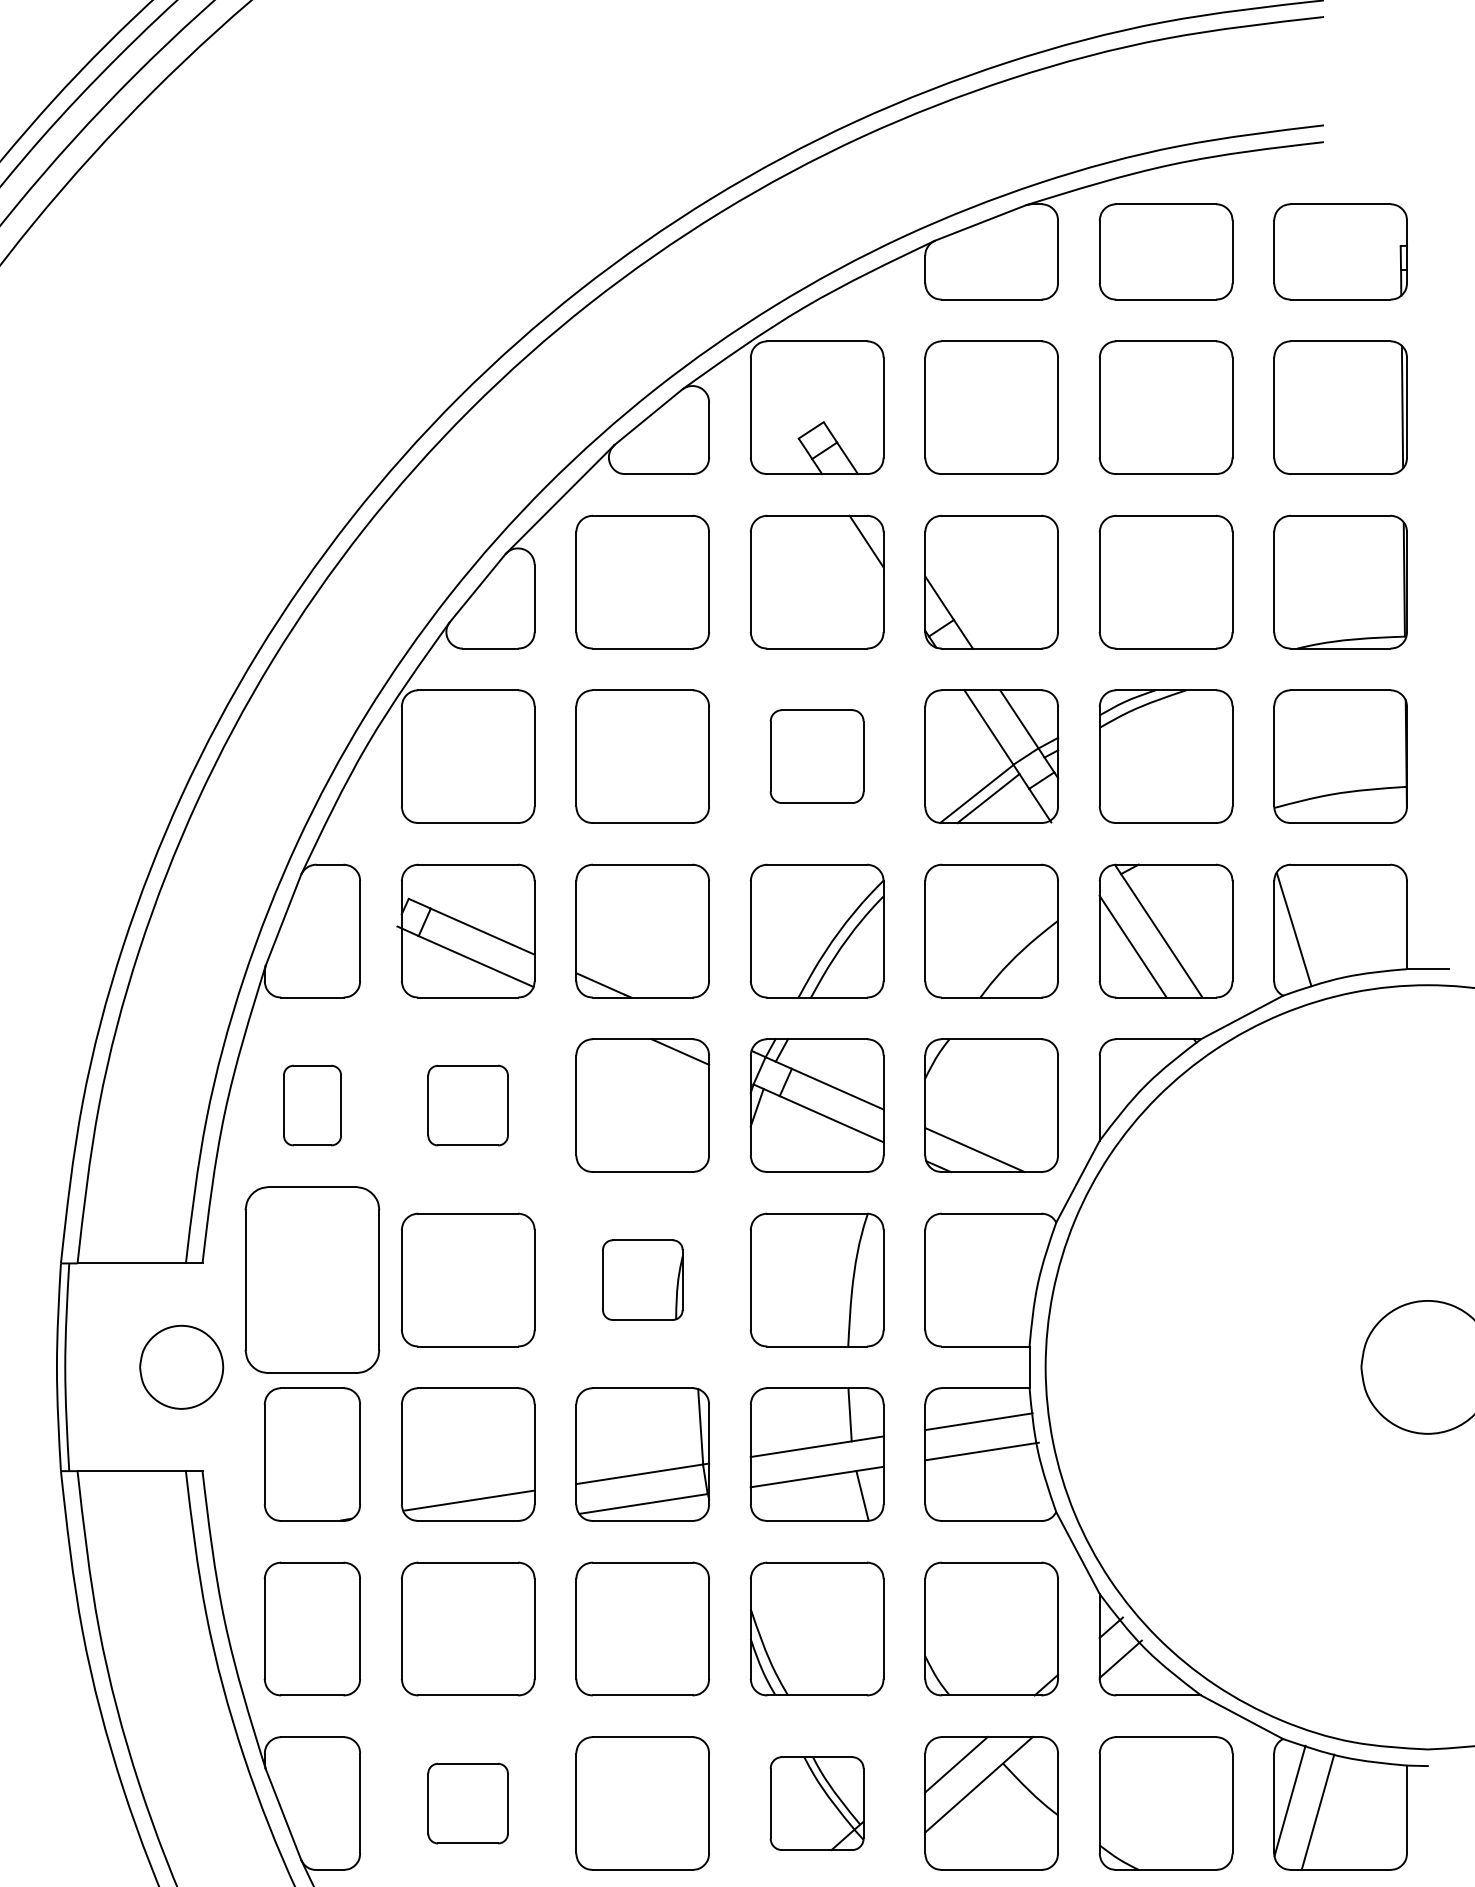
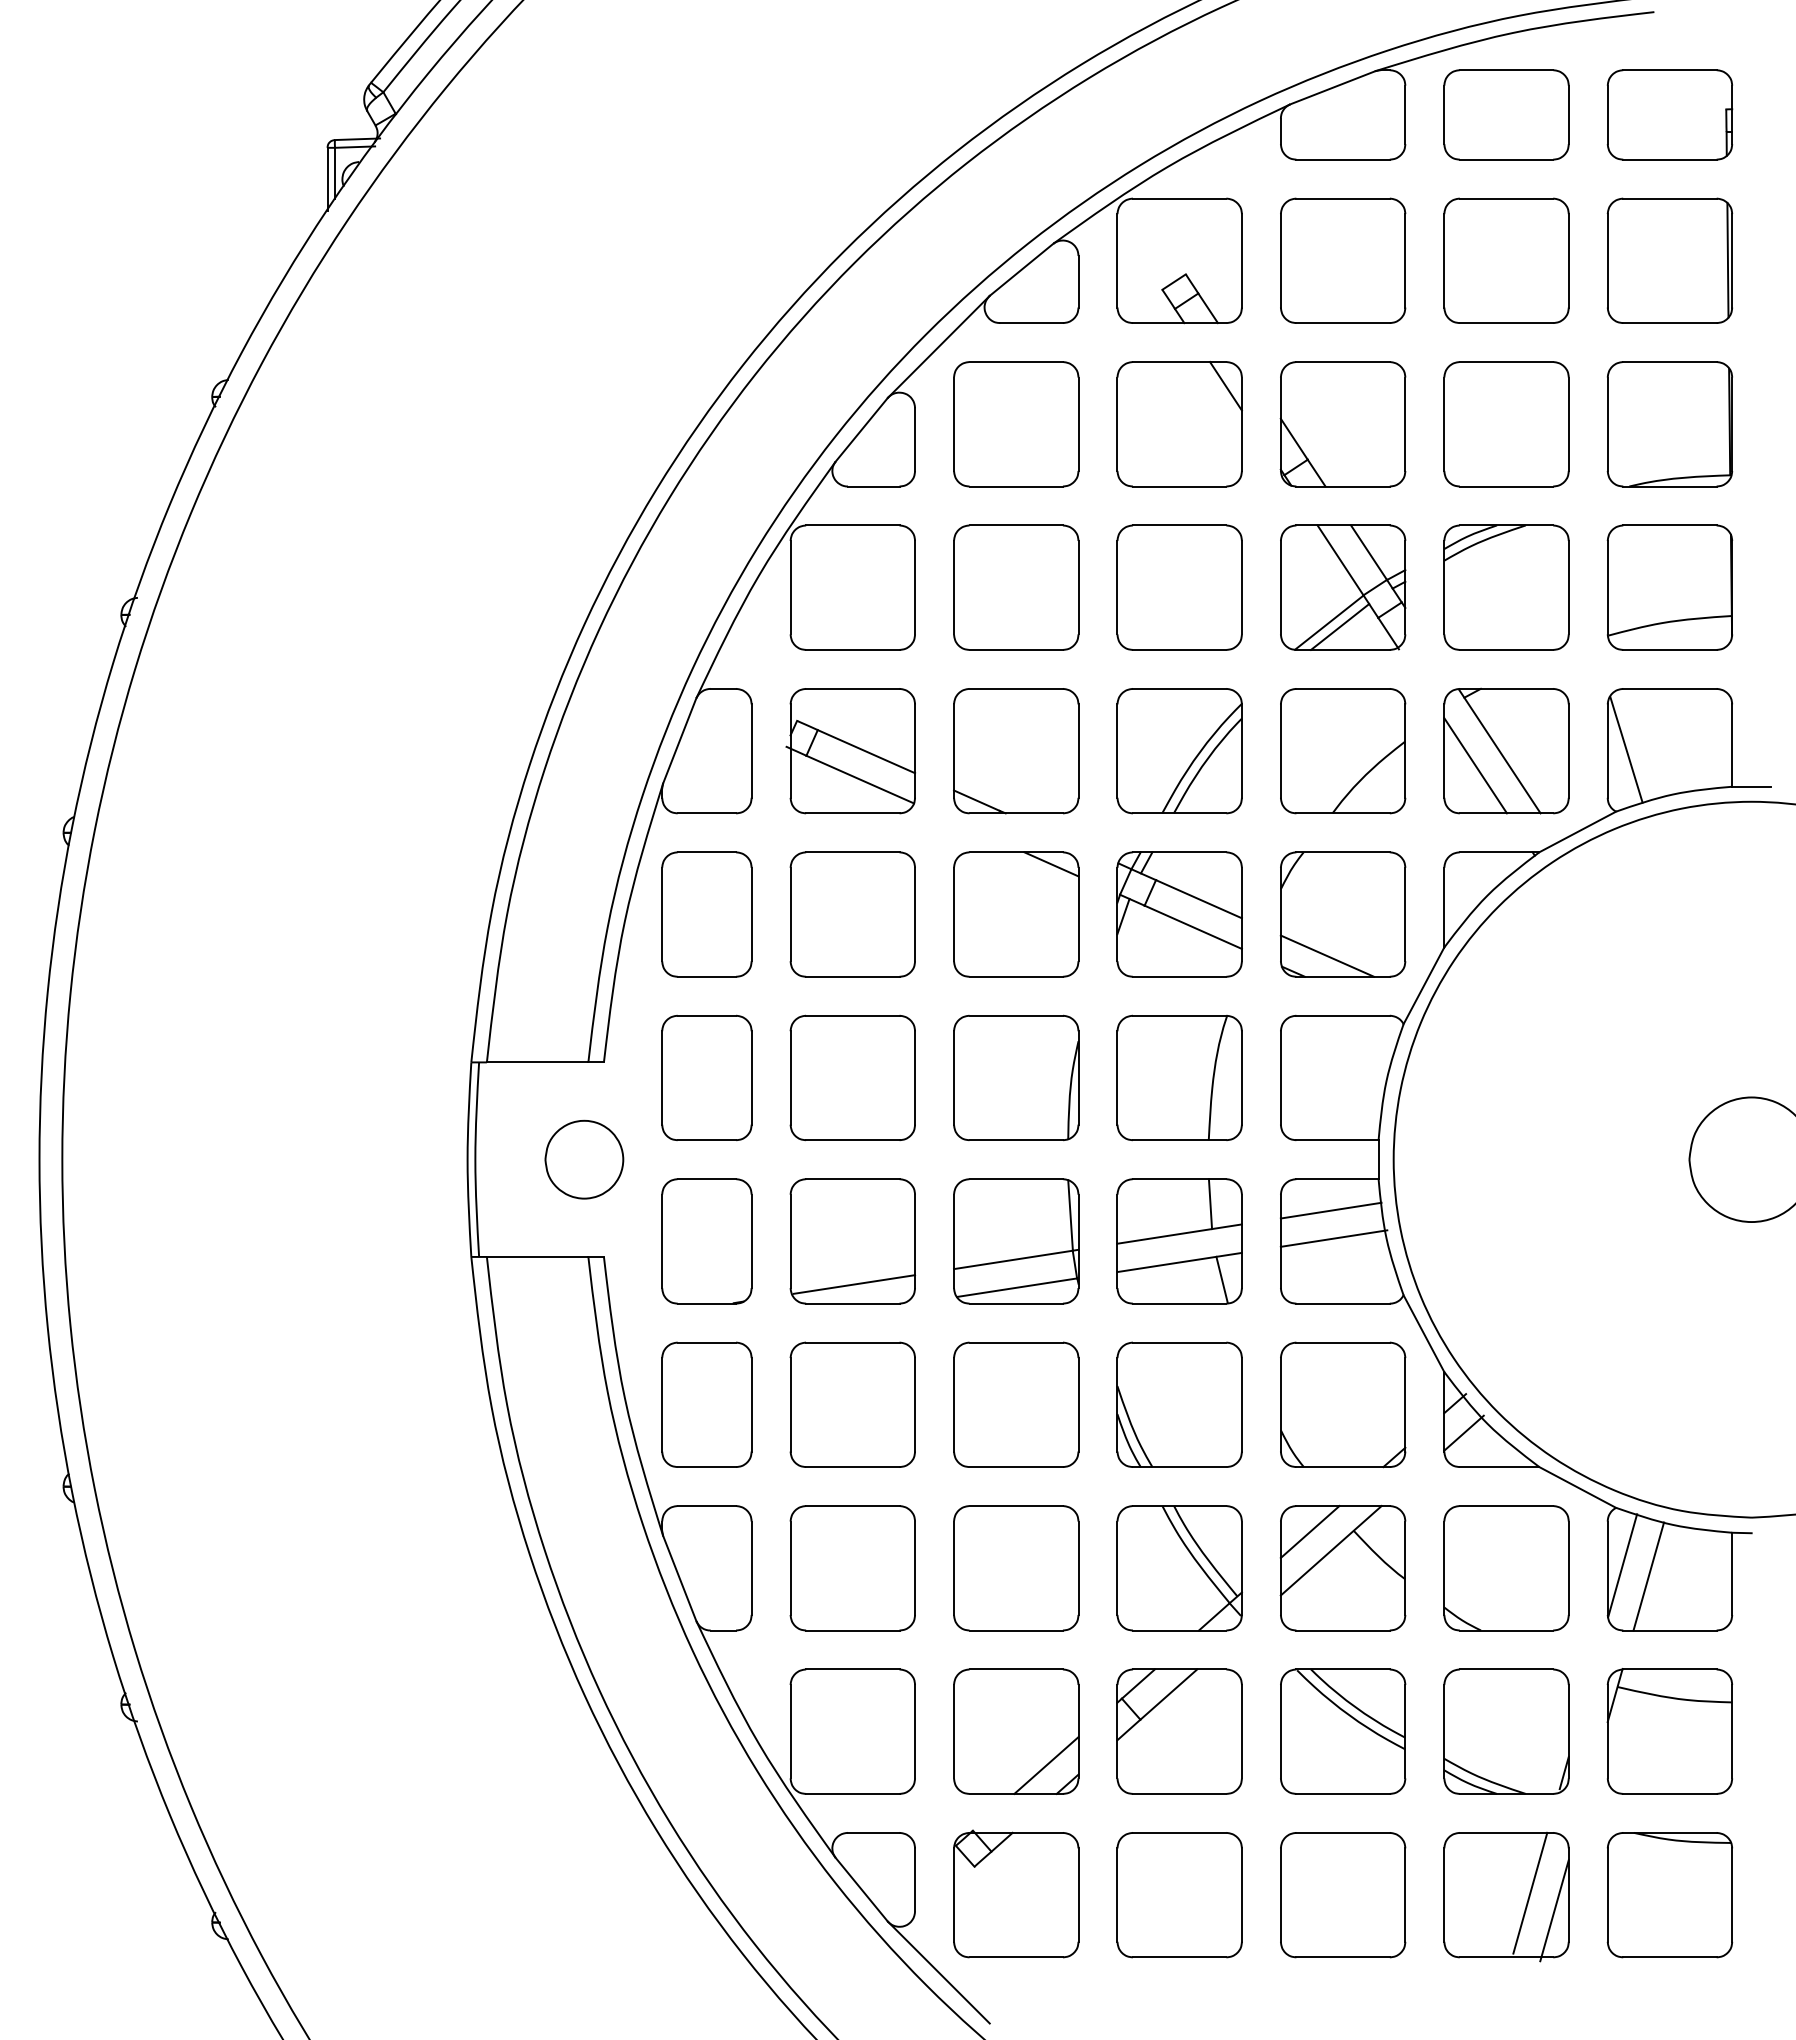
part: (816, 756) -> (1179, 587), size x1.43
part: (312, 1105) -> (706, 914), size x1.67
part: (467, 1105) -> (852, 914), size x1.67
part: (312, 1279) -> (706, 1077), size x0.71
part: (642, 1279) -> (1016, 1077), size x1.67
part: (467, 1803) -> (852, 1568), size x1.67
part: (816, 1803) -> (1179, 1568), size x1.43

